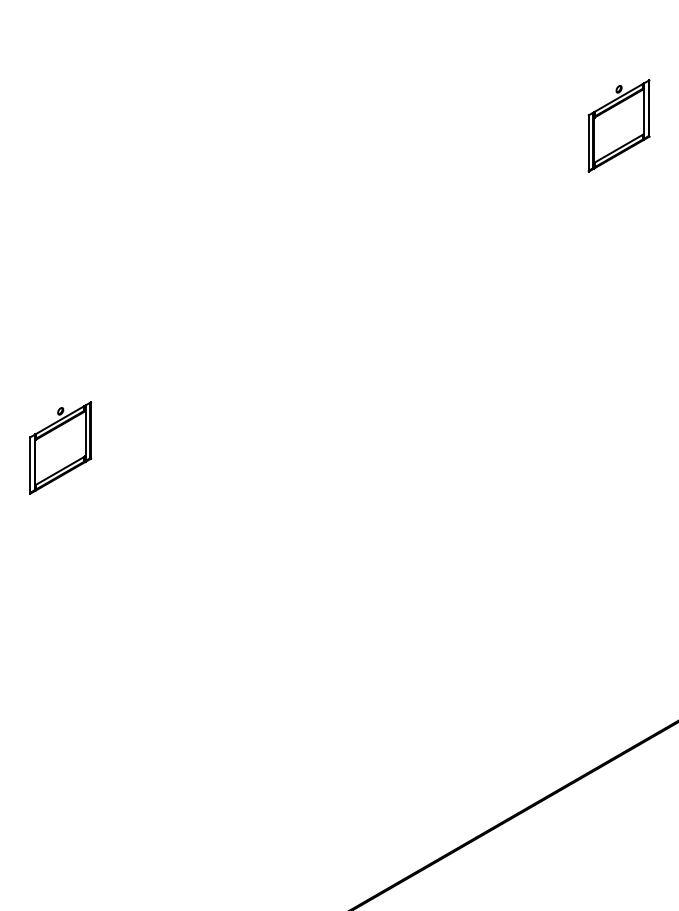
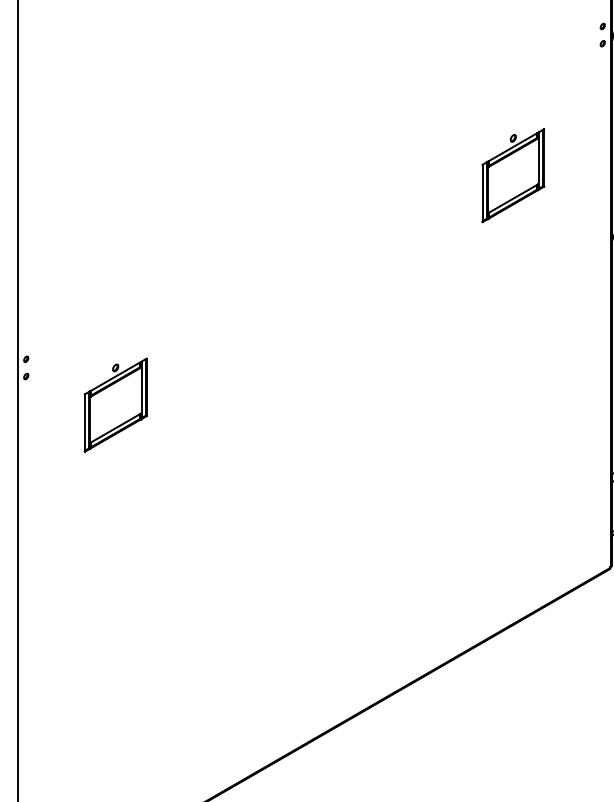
part: (619, 125) -> (513, 175), size x1.43
part: (60, 447) -> (115, 404), size x1.43

